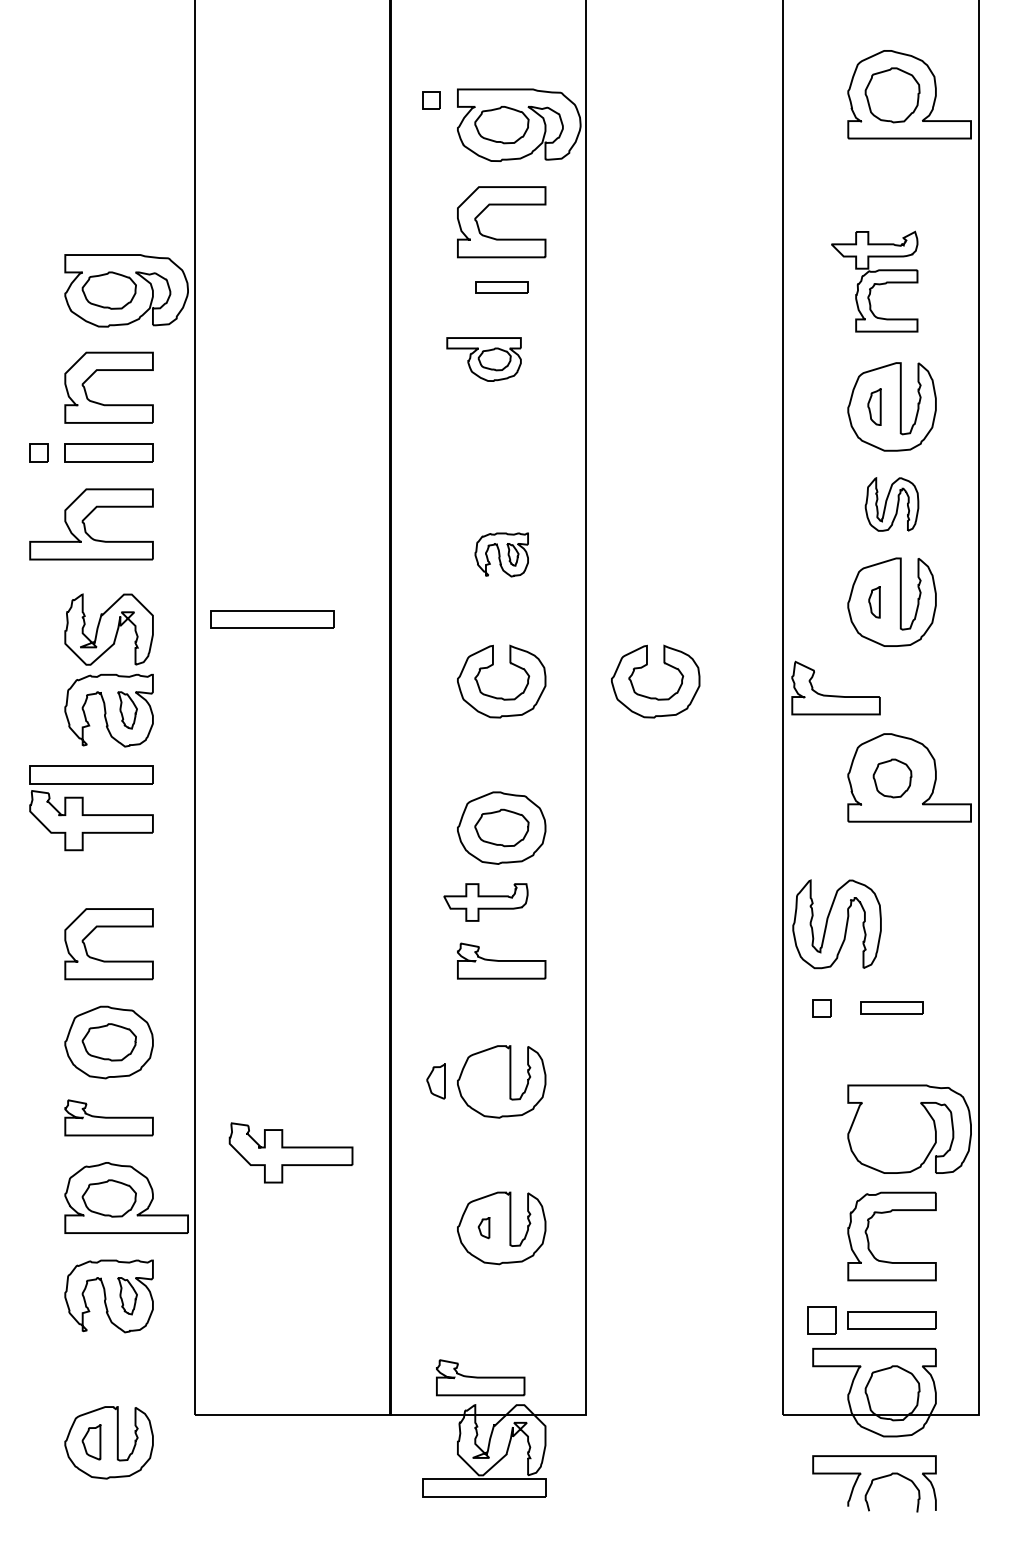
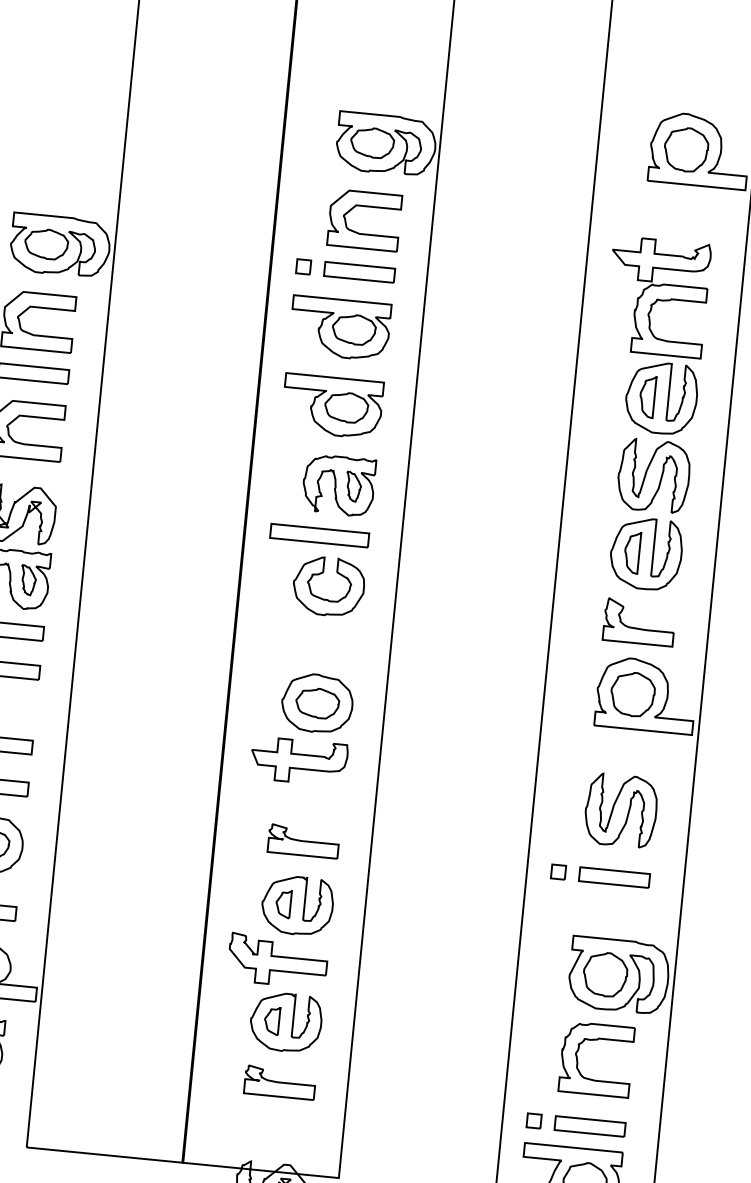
part: (431, 100) -> (303, 266), moved
part: (874, 281) -> (657, 296), size x1.43
part: (501, 287) -> (359, 272), size x1.67
part: (483, 359) -> (339, 328), size x1.67
part: (874, 406) -> (647, 396), size x1.43
part: (483, 456) -> (331, 405), added
part: (891, 504) -> (653, 475), size x1.67
part: (501, 554) -> (338, 485), size x1.67
part: (874, 601) -> (632, 551), size x1.67
part: (272, 619) -> (319, 535), moved
part: (835, 695) -> (638, 628), moved
part: (655, 697) -> (450, 611), removed
part: (892, 778) -> (632, 694), size x1.43
part: (485, 902) -> (298, 761), size x1.43
part: (836, 924) -> (620, 810), moved
part: (501, 960) -> (303, 840), moved
part: (891, 1008) -> (614, 877), size x1.43
part: (435, 1081) -> (283, 904), moved
part: (892, 1129) -> (605, 974), added
part: (290, 1152) -> (277, 960), moved
part: (483, 1227) -> (271, 1020), size x1.67
part: (821, 1320) -> (533, 1121), size x0.62
part: (480, 1377) -> (280, 1082), moved

